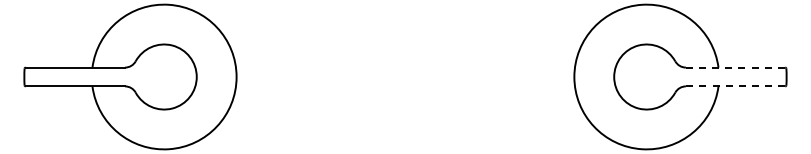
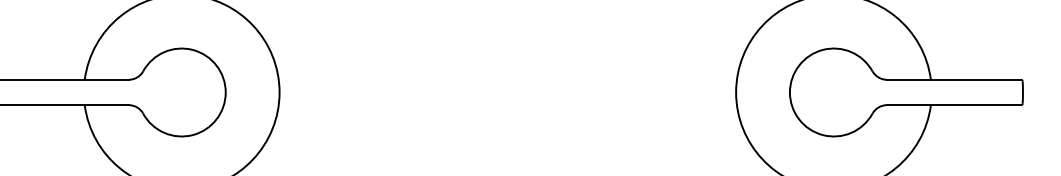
line: (735, 67) -> (953, 79), dashed -> solid
line: (735, 86) -> (953, 105), dashed -> solid

